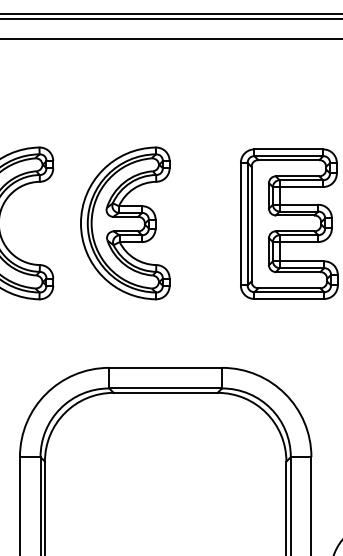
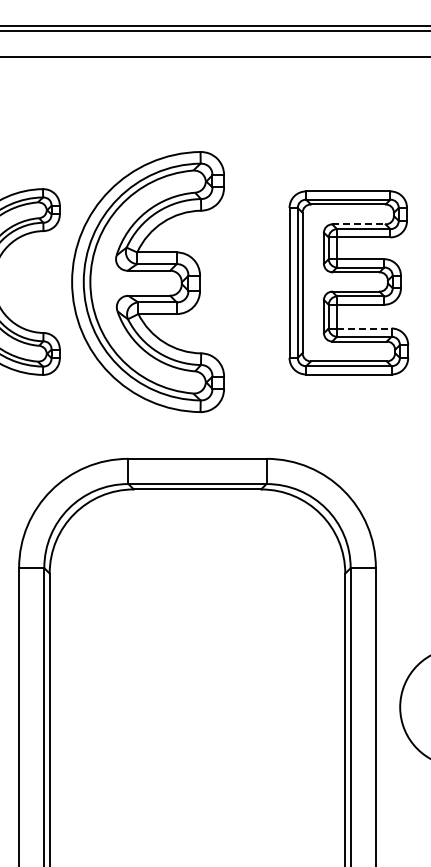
line: (297, 176) -> (358, 224), solid -> dashed
part: (124, 222) -> (147, 281), size x1.4
line: (302, 261) -> (364, 328), solid -> dashed

